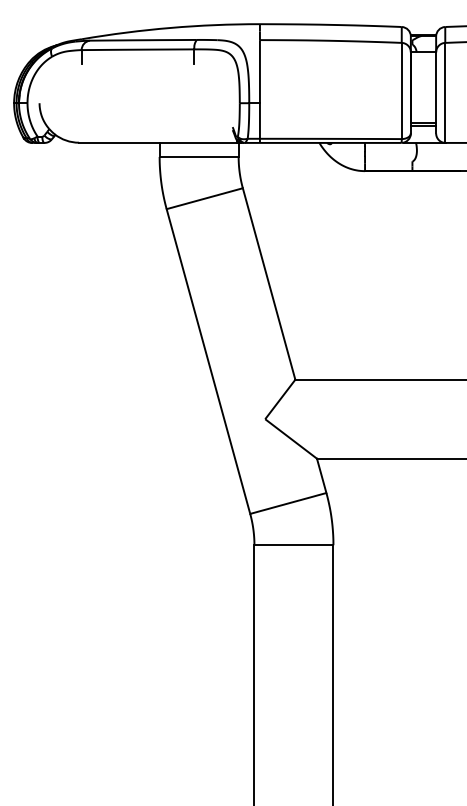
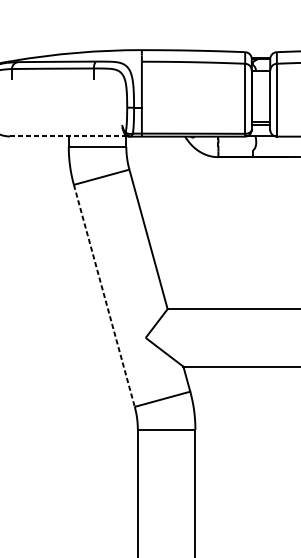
line: (158, 142) -> (67, 136), solid -> dashed
line: (208, 362) -> (104, 296), solid -> dashed

